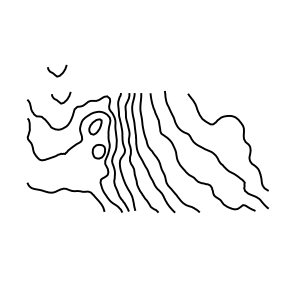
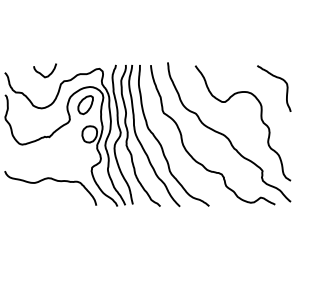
curve: (56, 74) -> (39, 42), removed
curve: (256, 104) -> (276, 78), added

